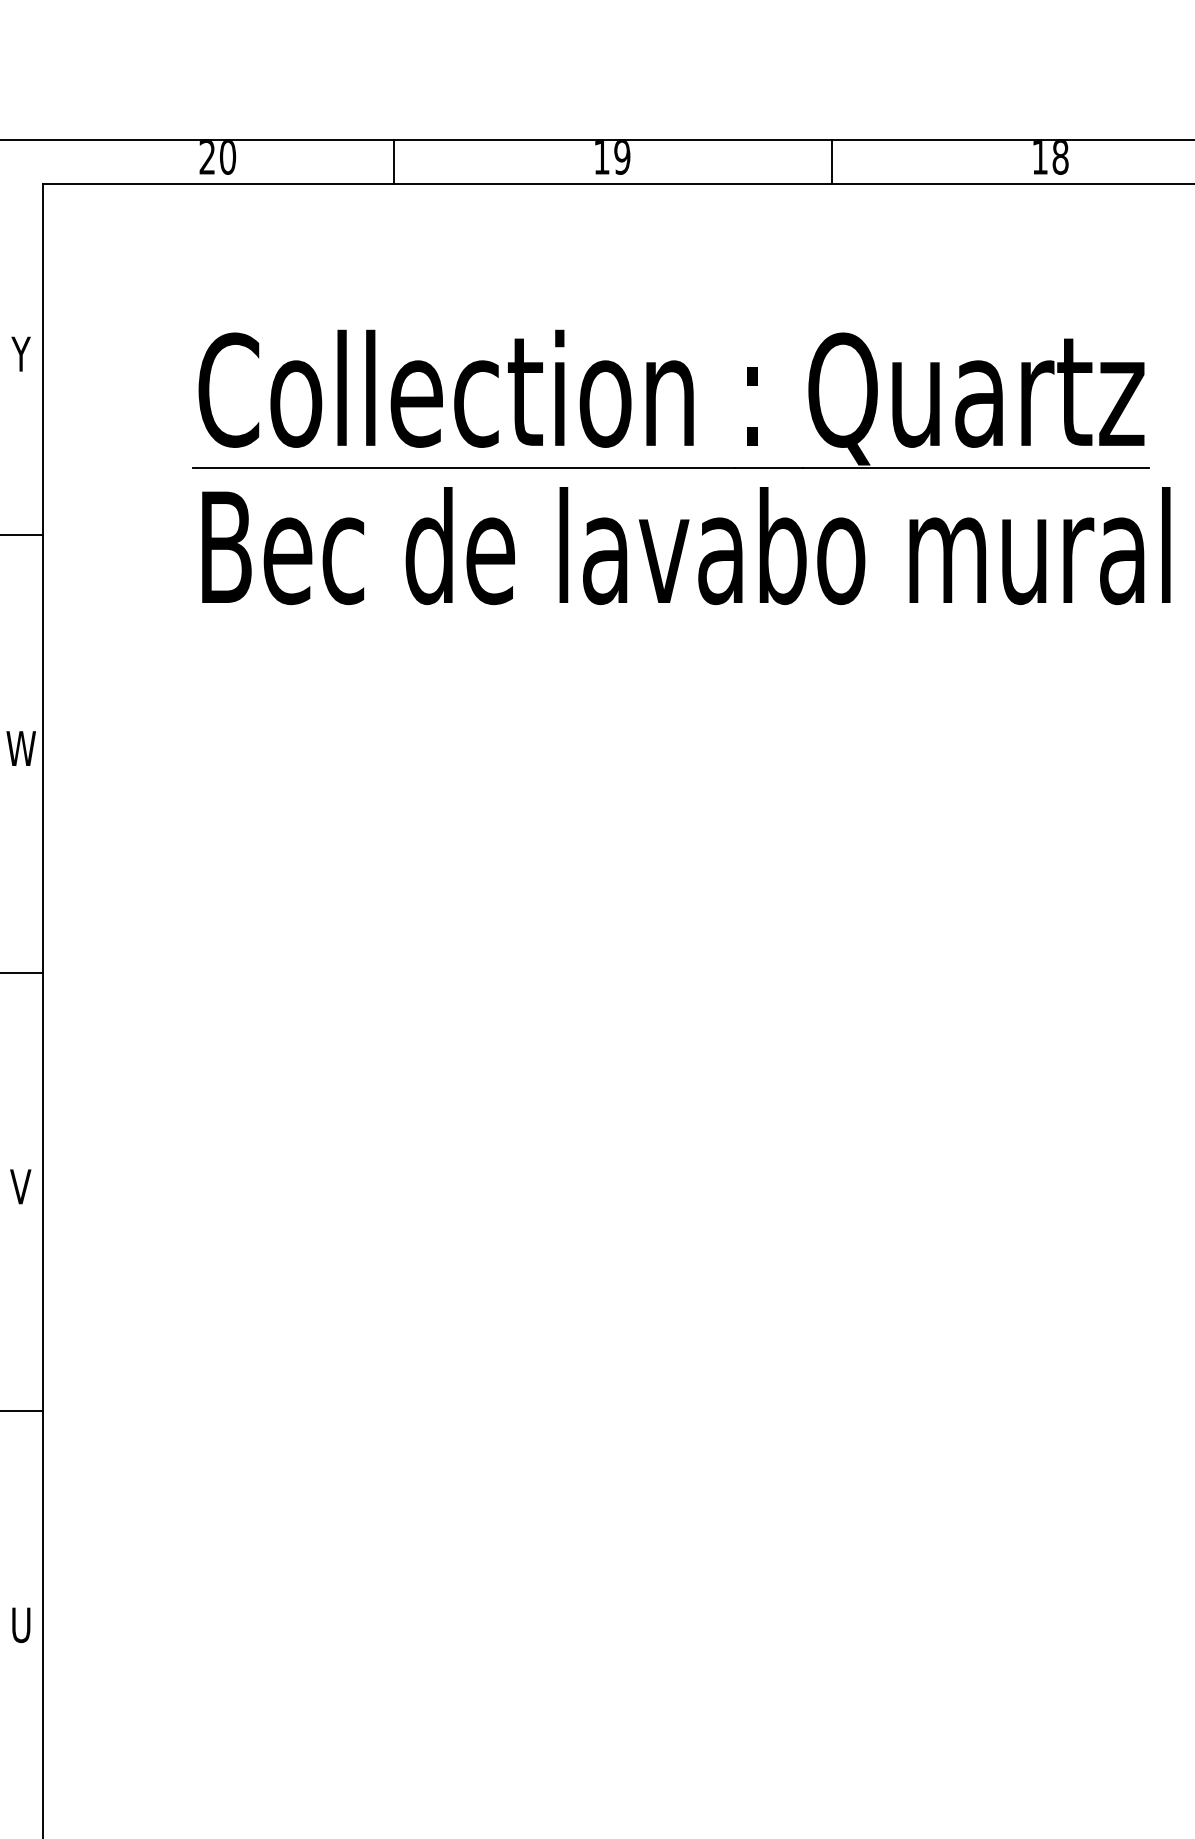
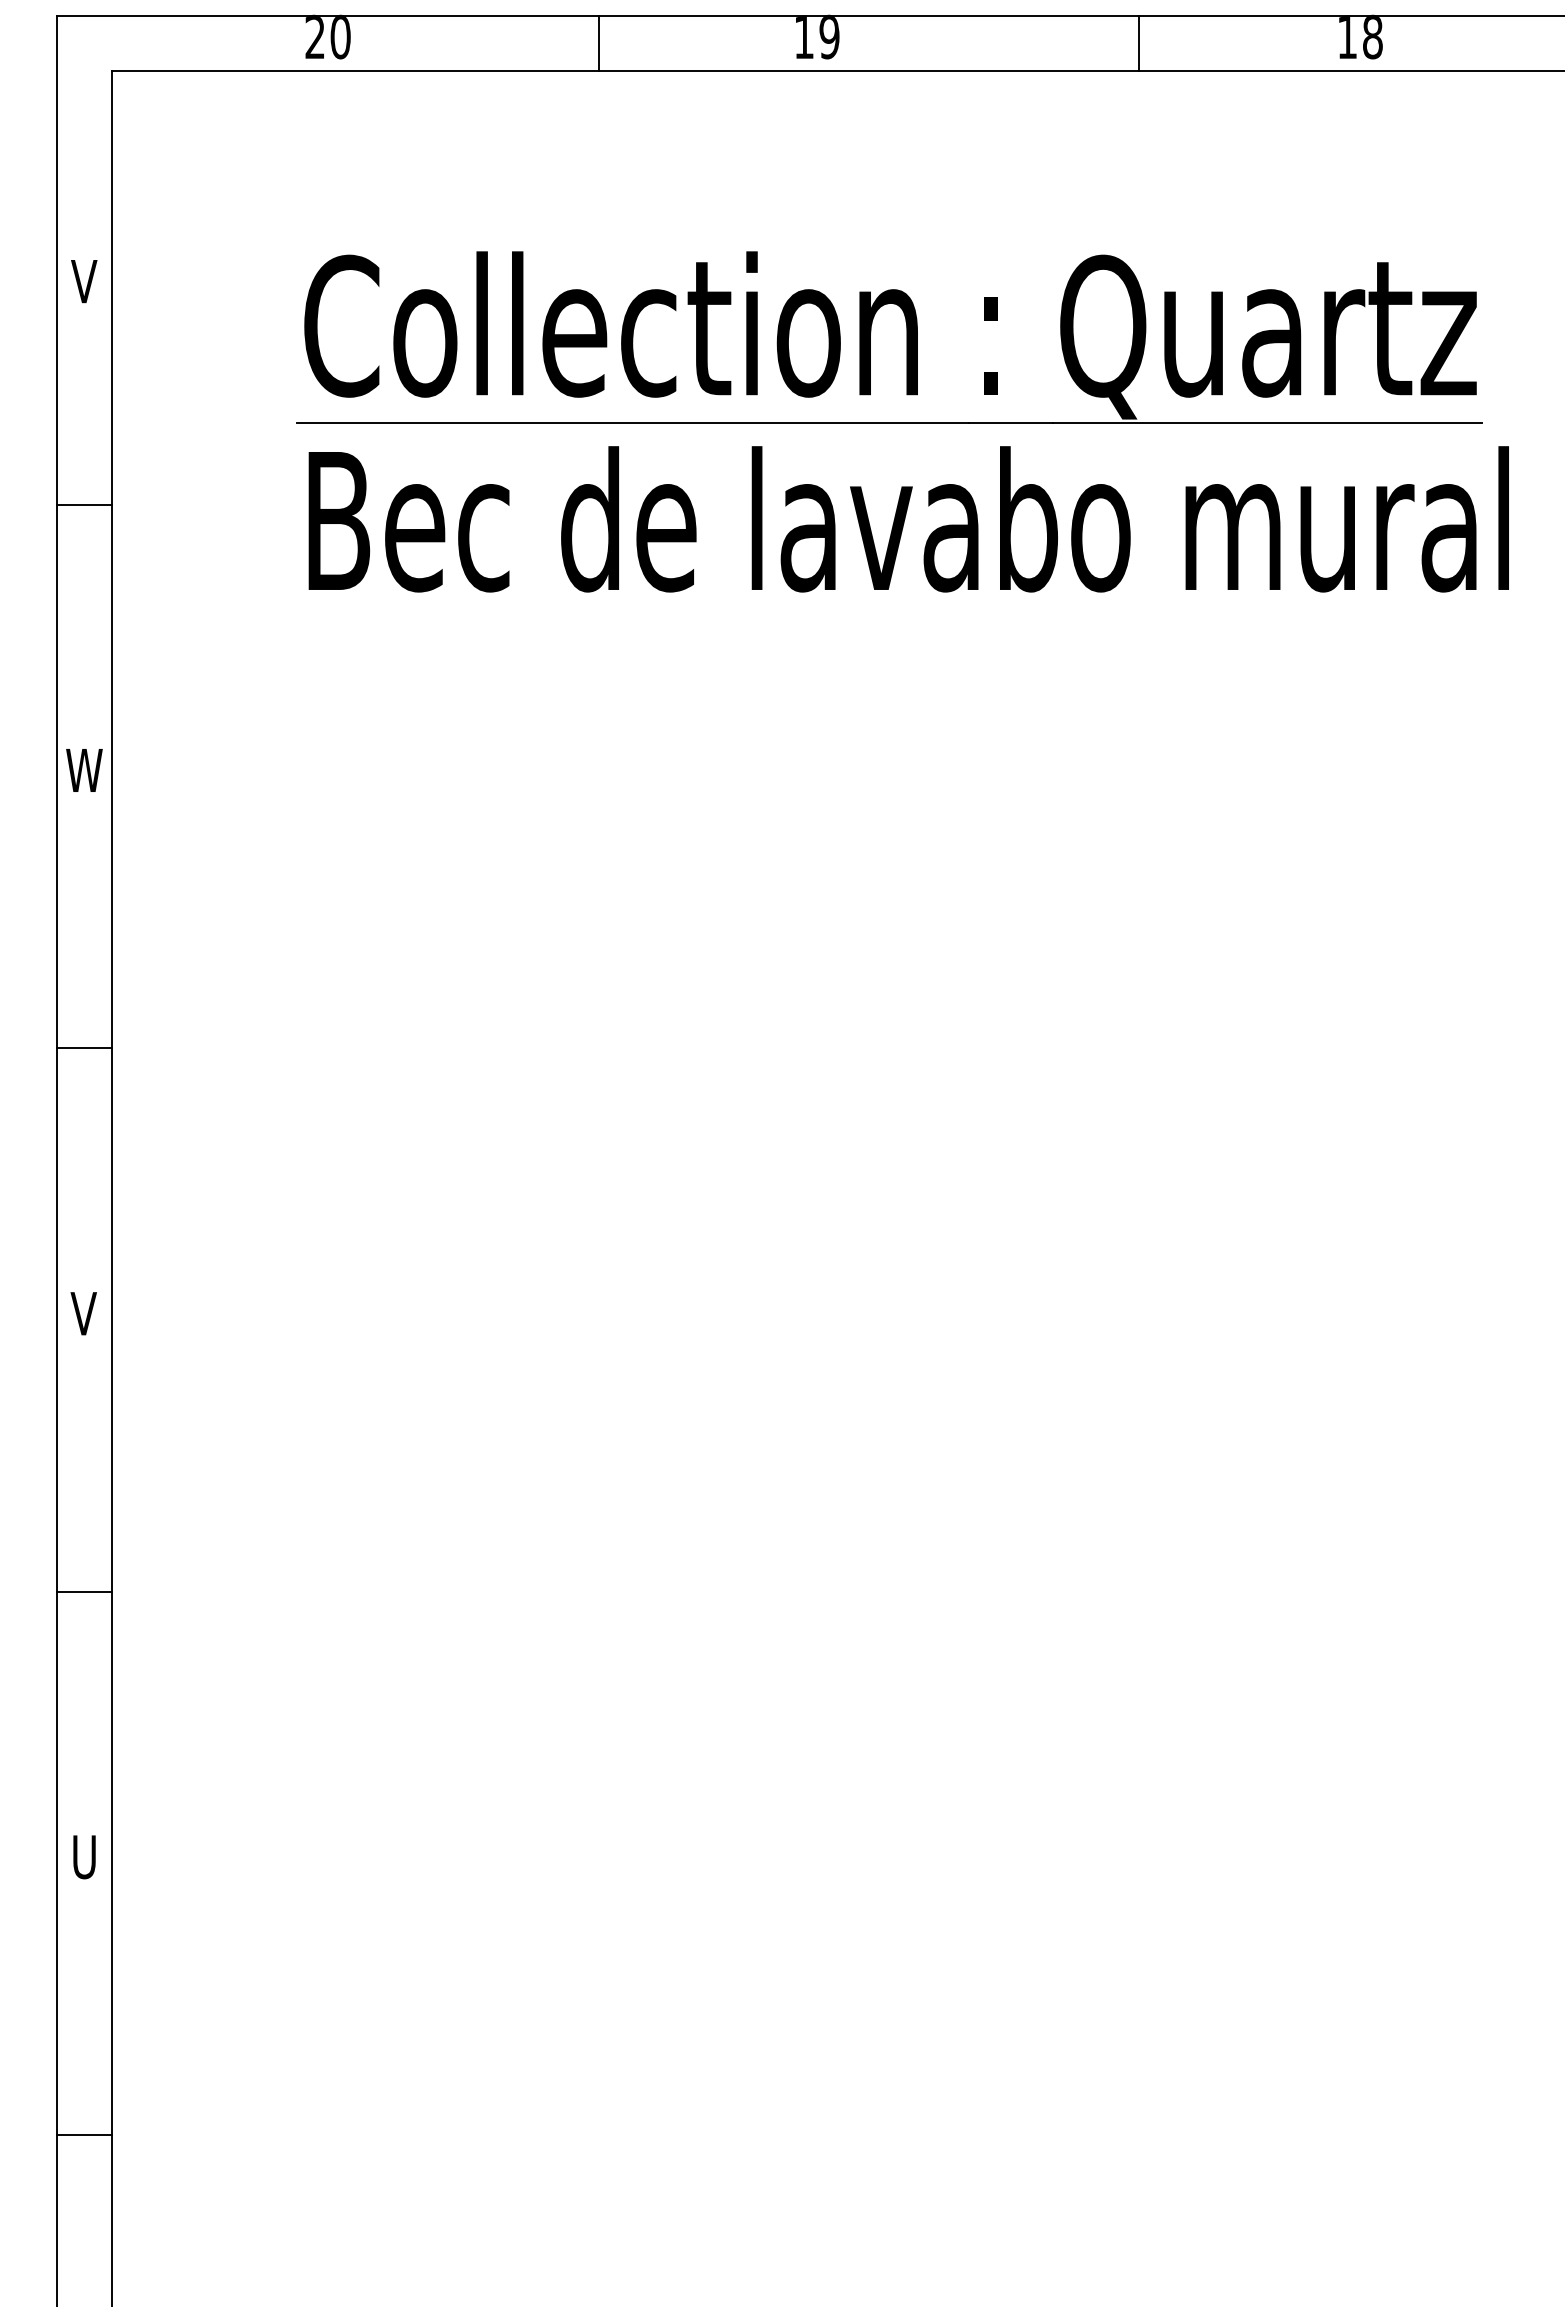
line: (394, 162) -> (599, 43), moved
line: (832, 162) -> (1139, 43), moved
text: (21, 354) -> (84, 281), Y -> V

